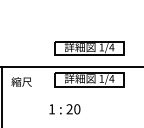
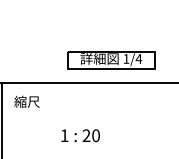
part: (89, 80) -> (111, 99), removed

